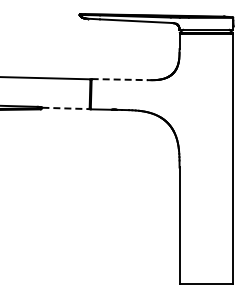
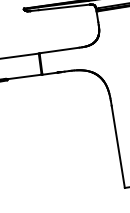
line: (120, 79) -> (60, 50), dashed -> solid
line: (66, 108) -> (25, 76), dashed -> solid

